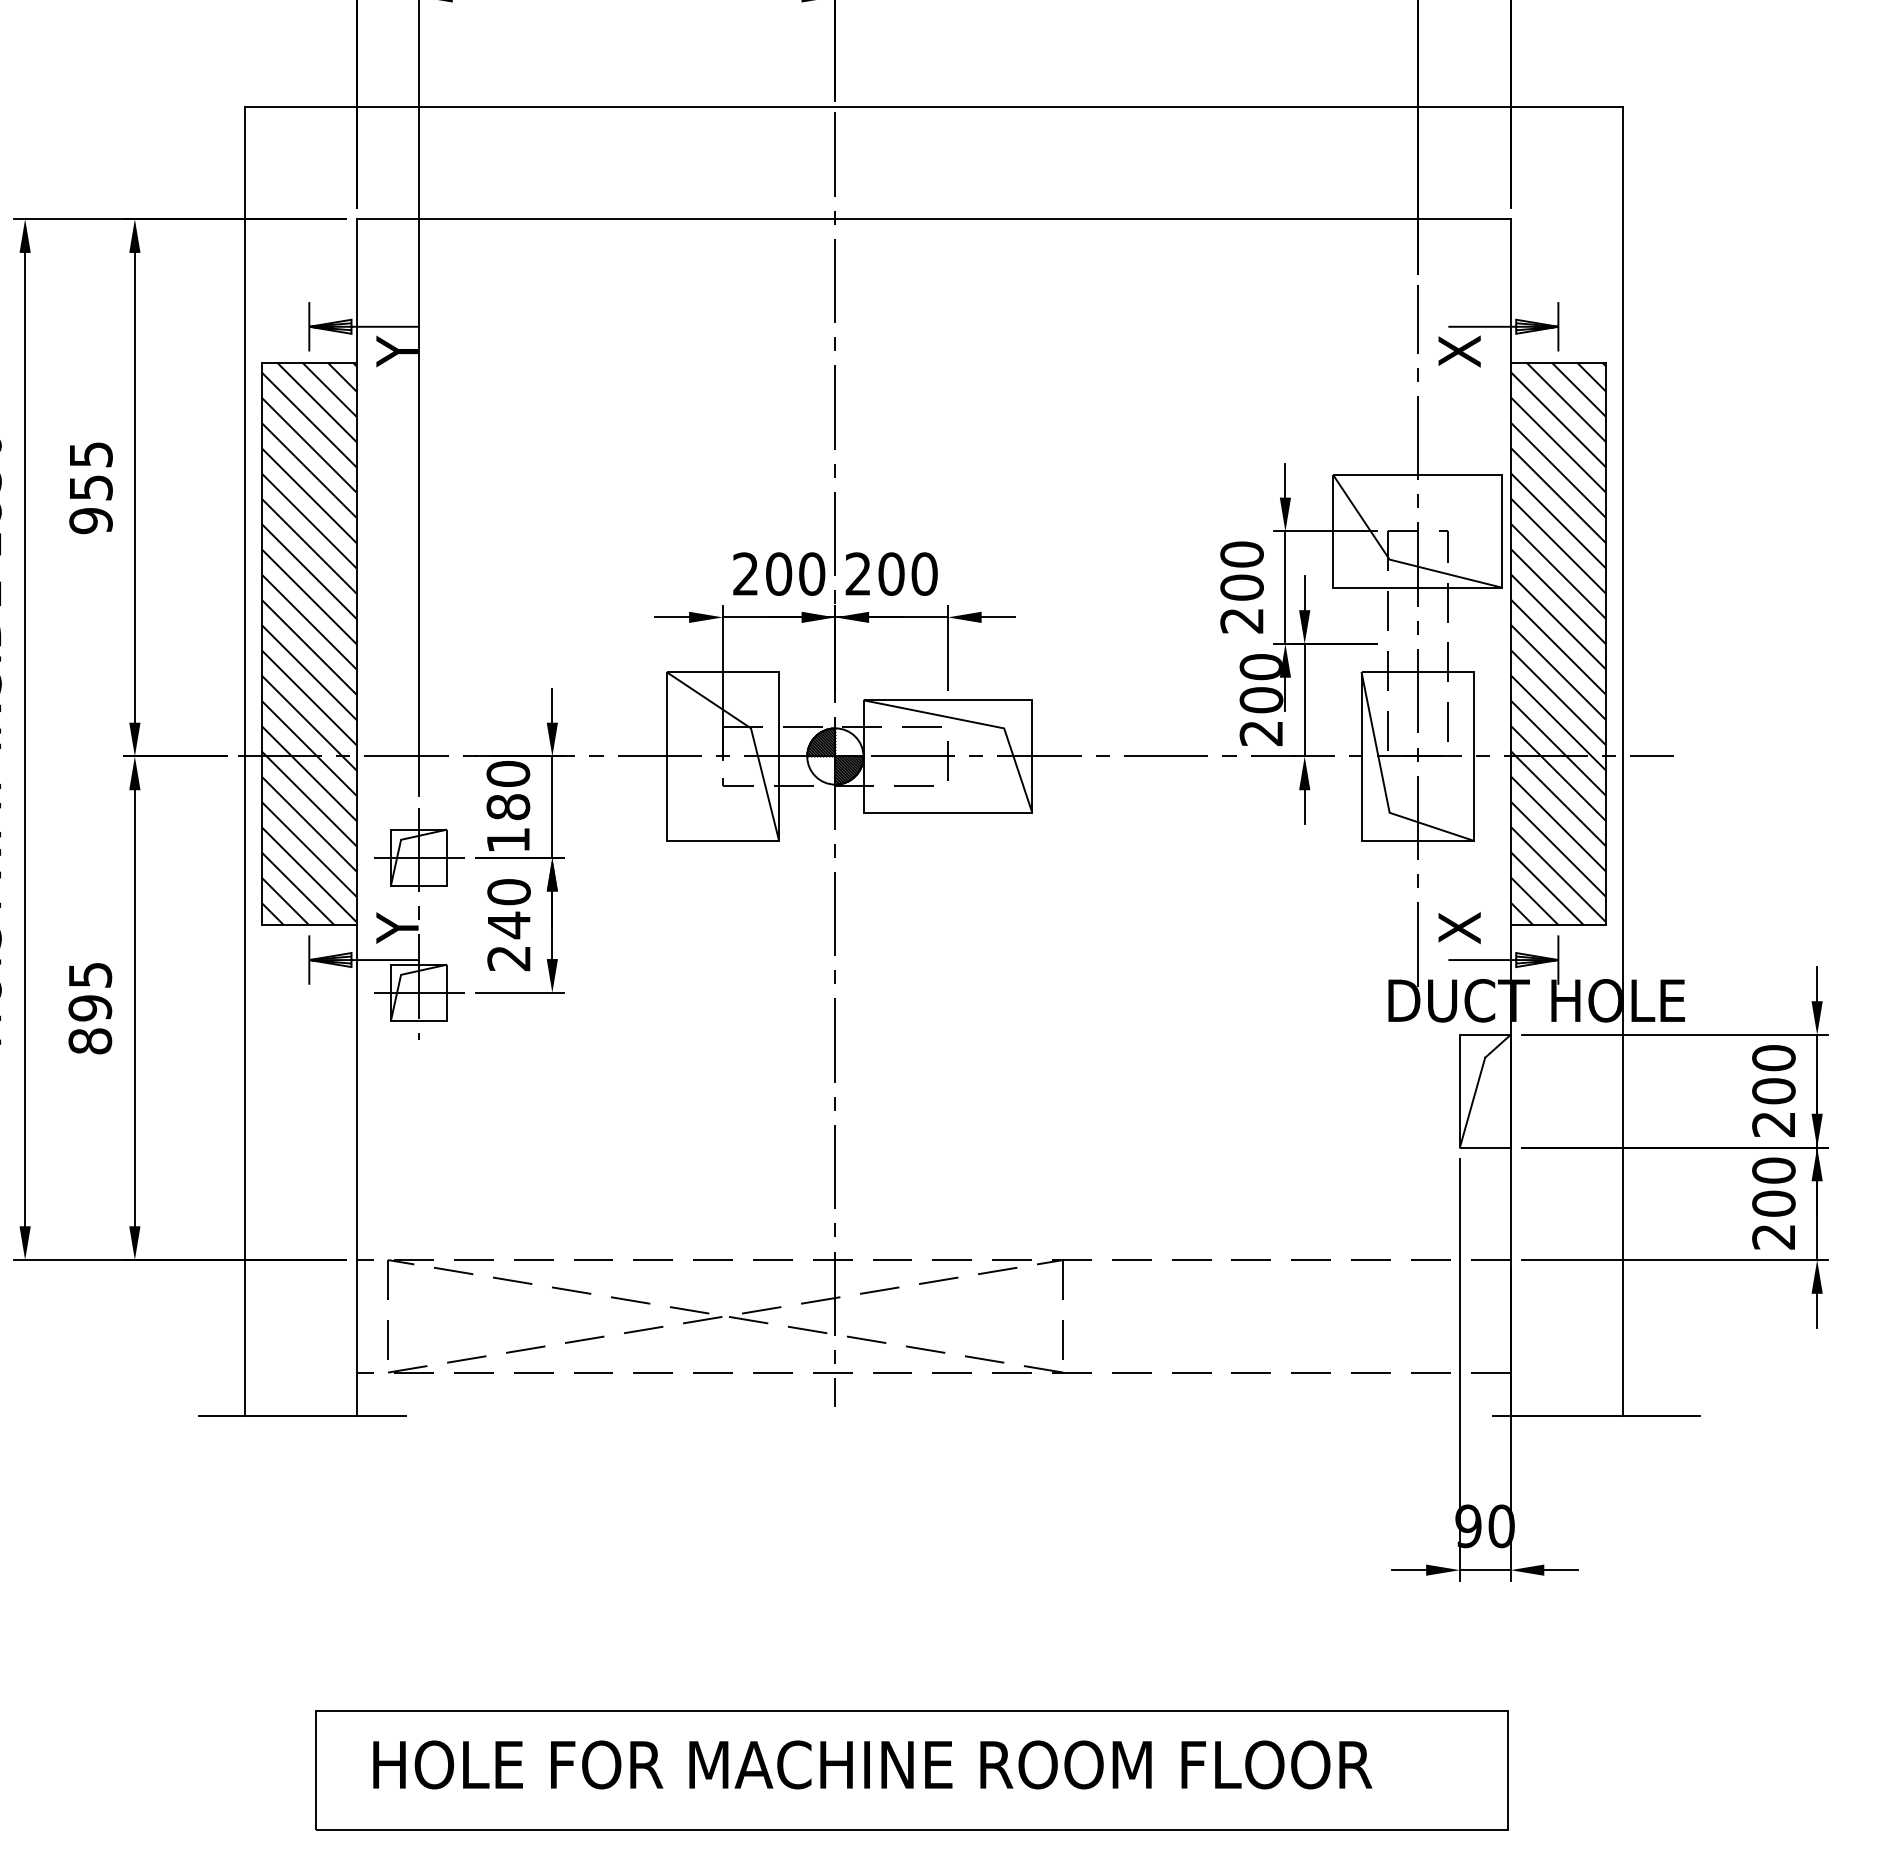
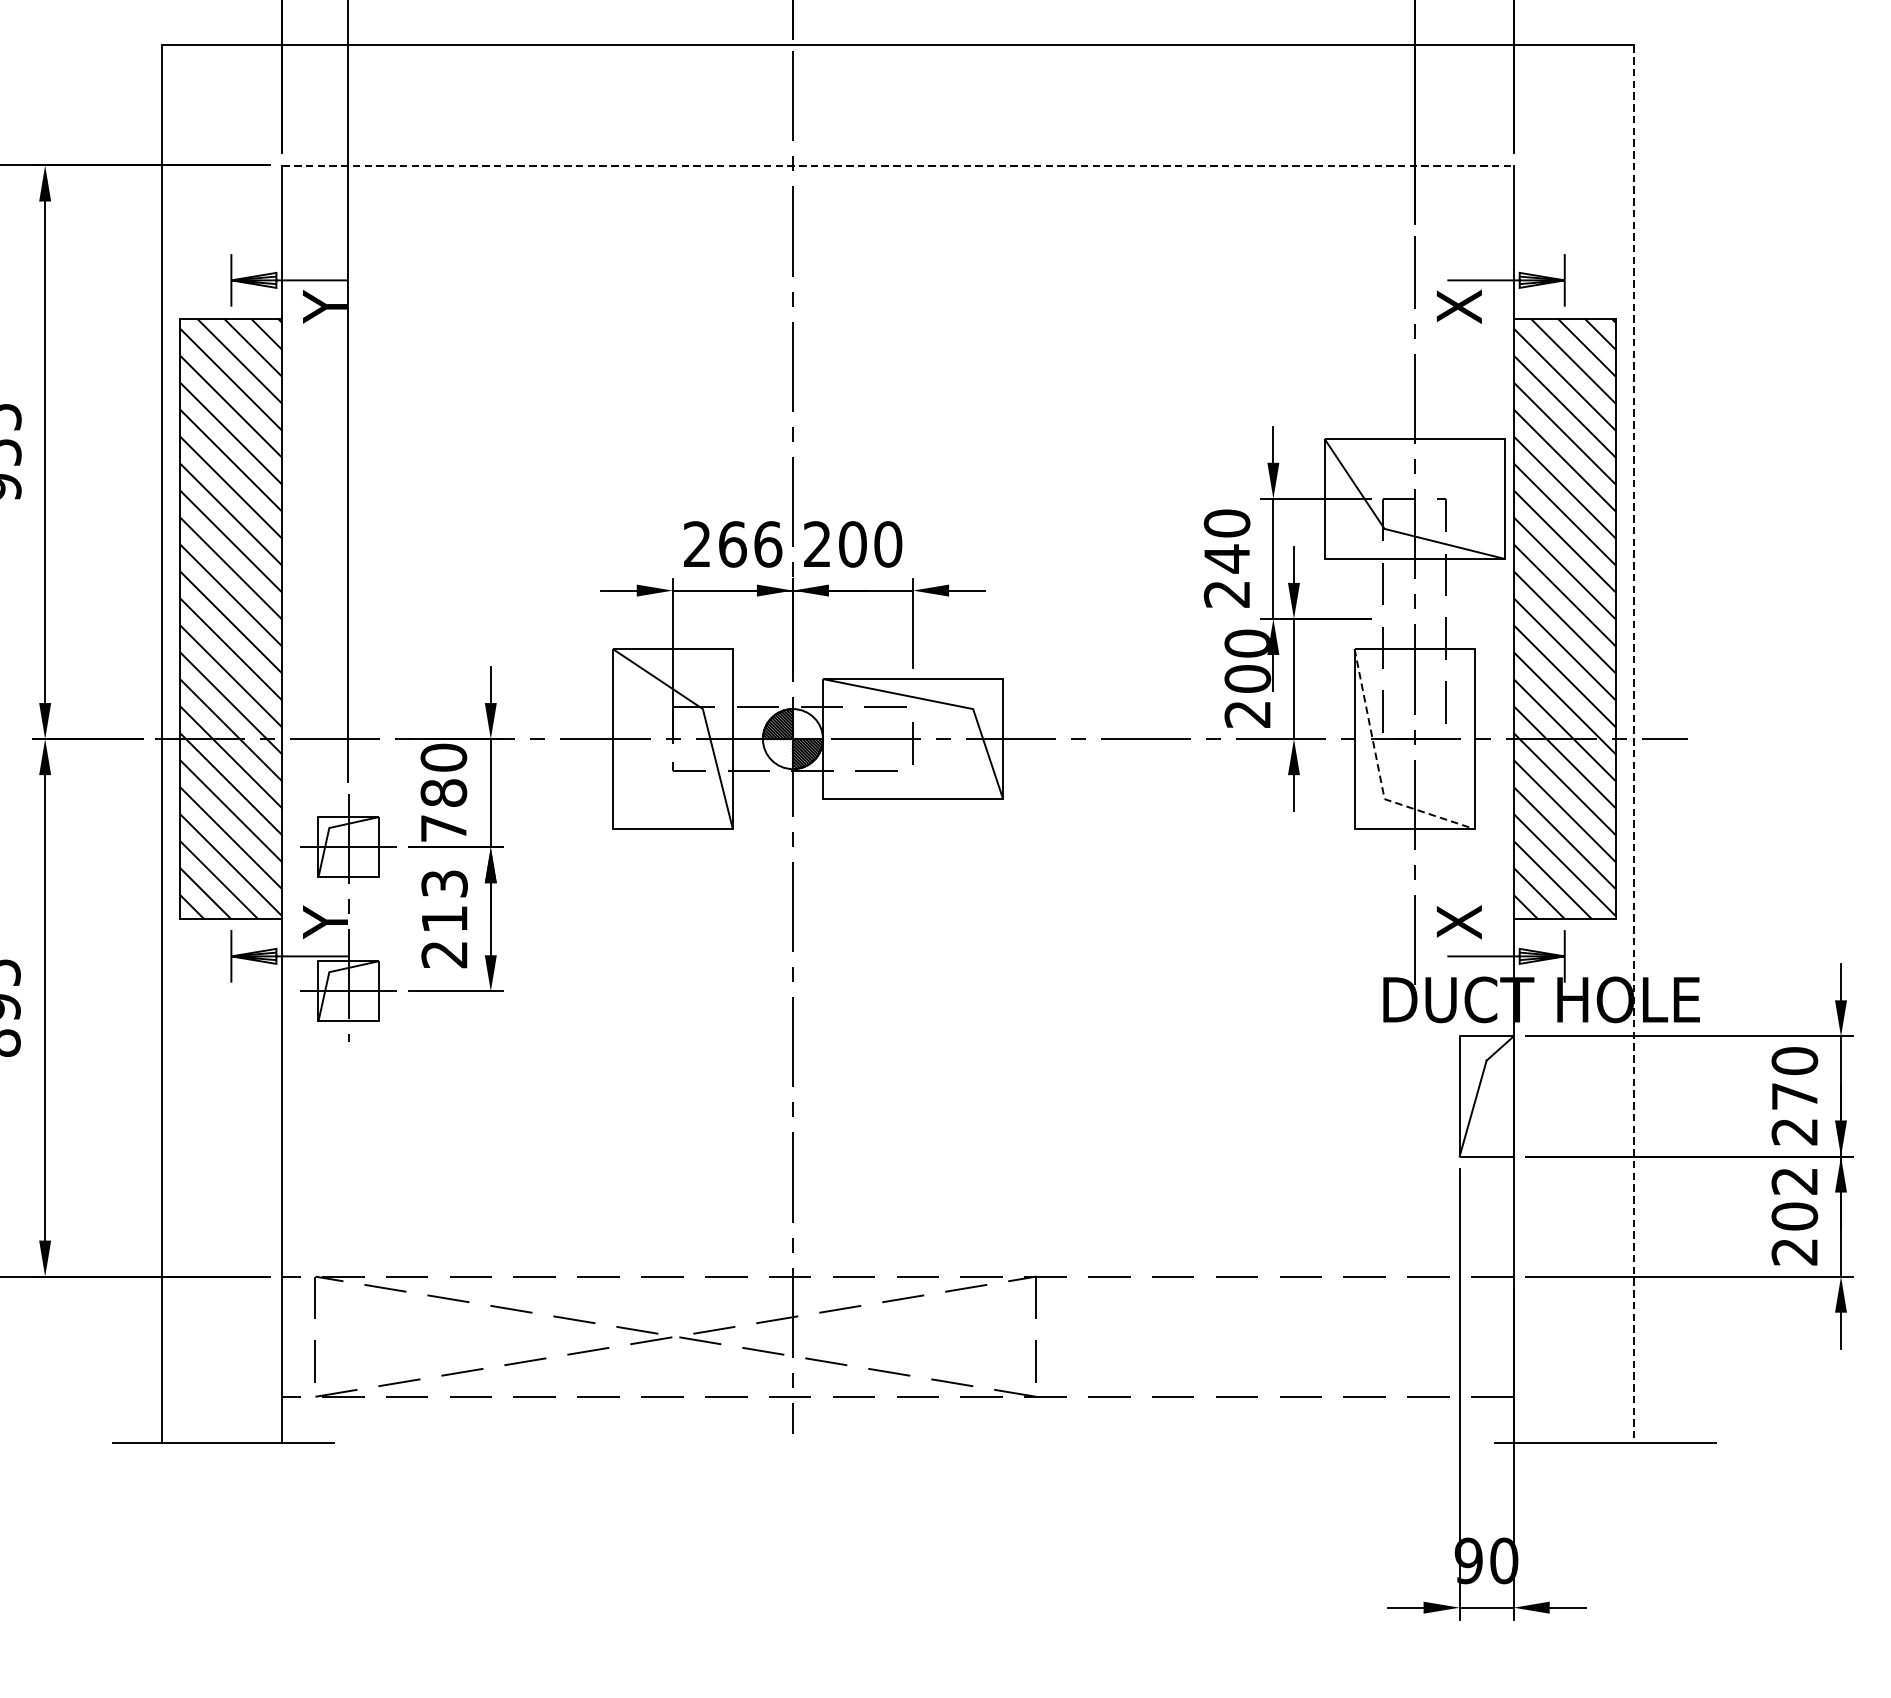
line: (933, 219) -> (897, 165), solid -> dashed
text: (795, 573) -> (750, 543), 200 -> 266
text: (1241, 587) -> (1226, 558), 200 -> 240
line: (1623, 761) -> (1634, 744), solid -> dashed
line: (1384, 786) -> (1379, 771), solid -> dashed
text: (508, 840) -> (444, 828), 180 -> 780
text: (508, 909) -> (444, 902), 240 -> 213
text: (1773, 1091) -> (1794, 1096), 200 -> 270
text: (1773, 1170) -> (1794, 1181), 200 -> 202

